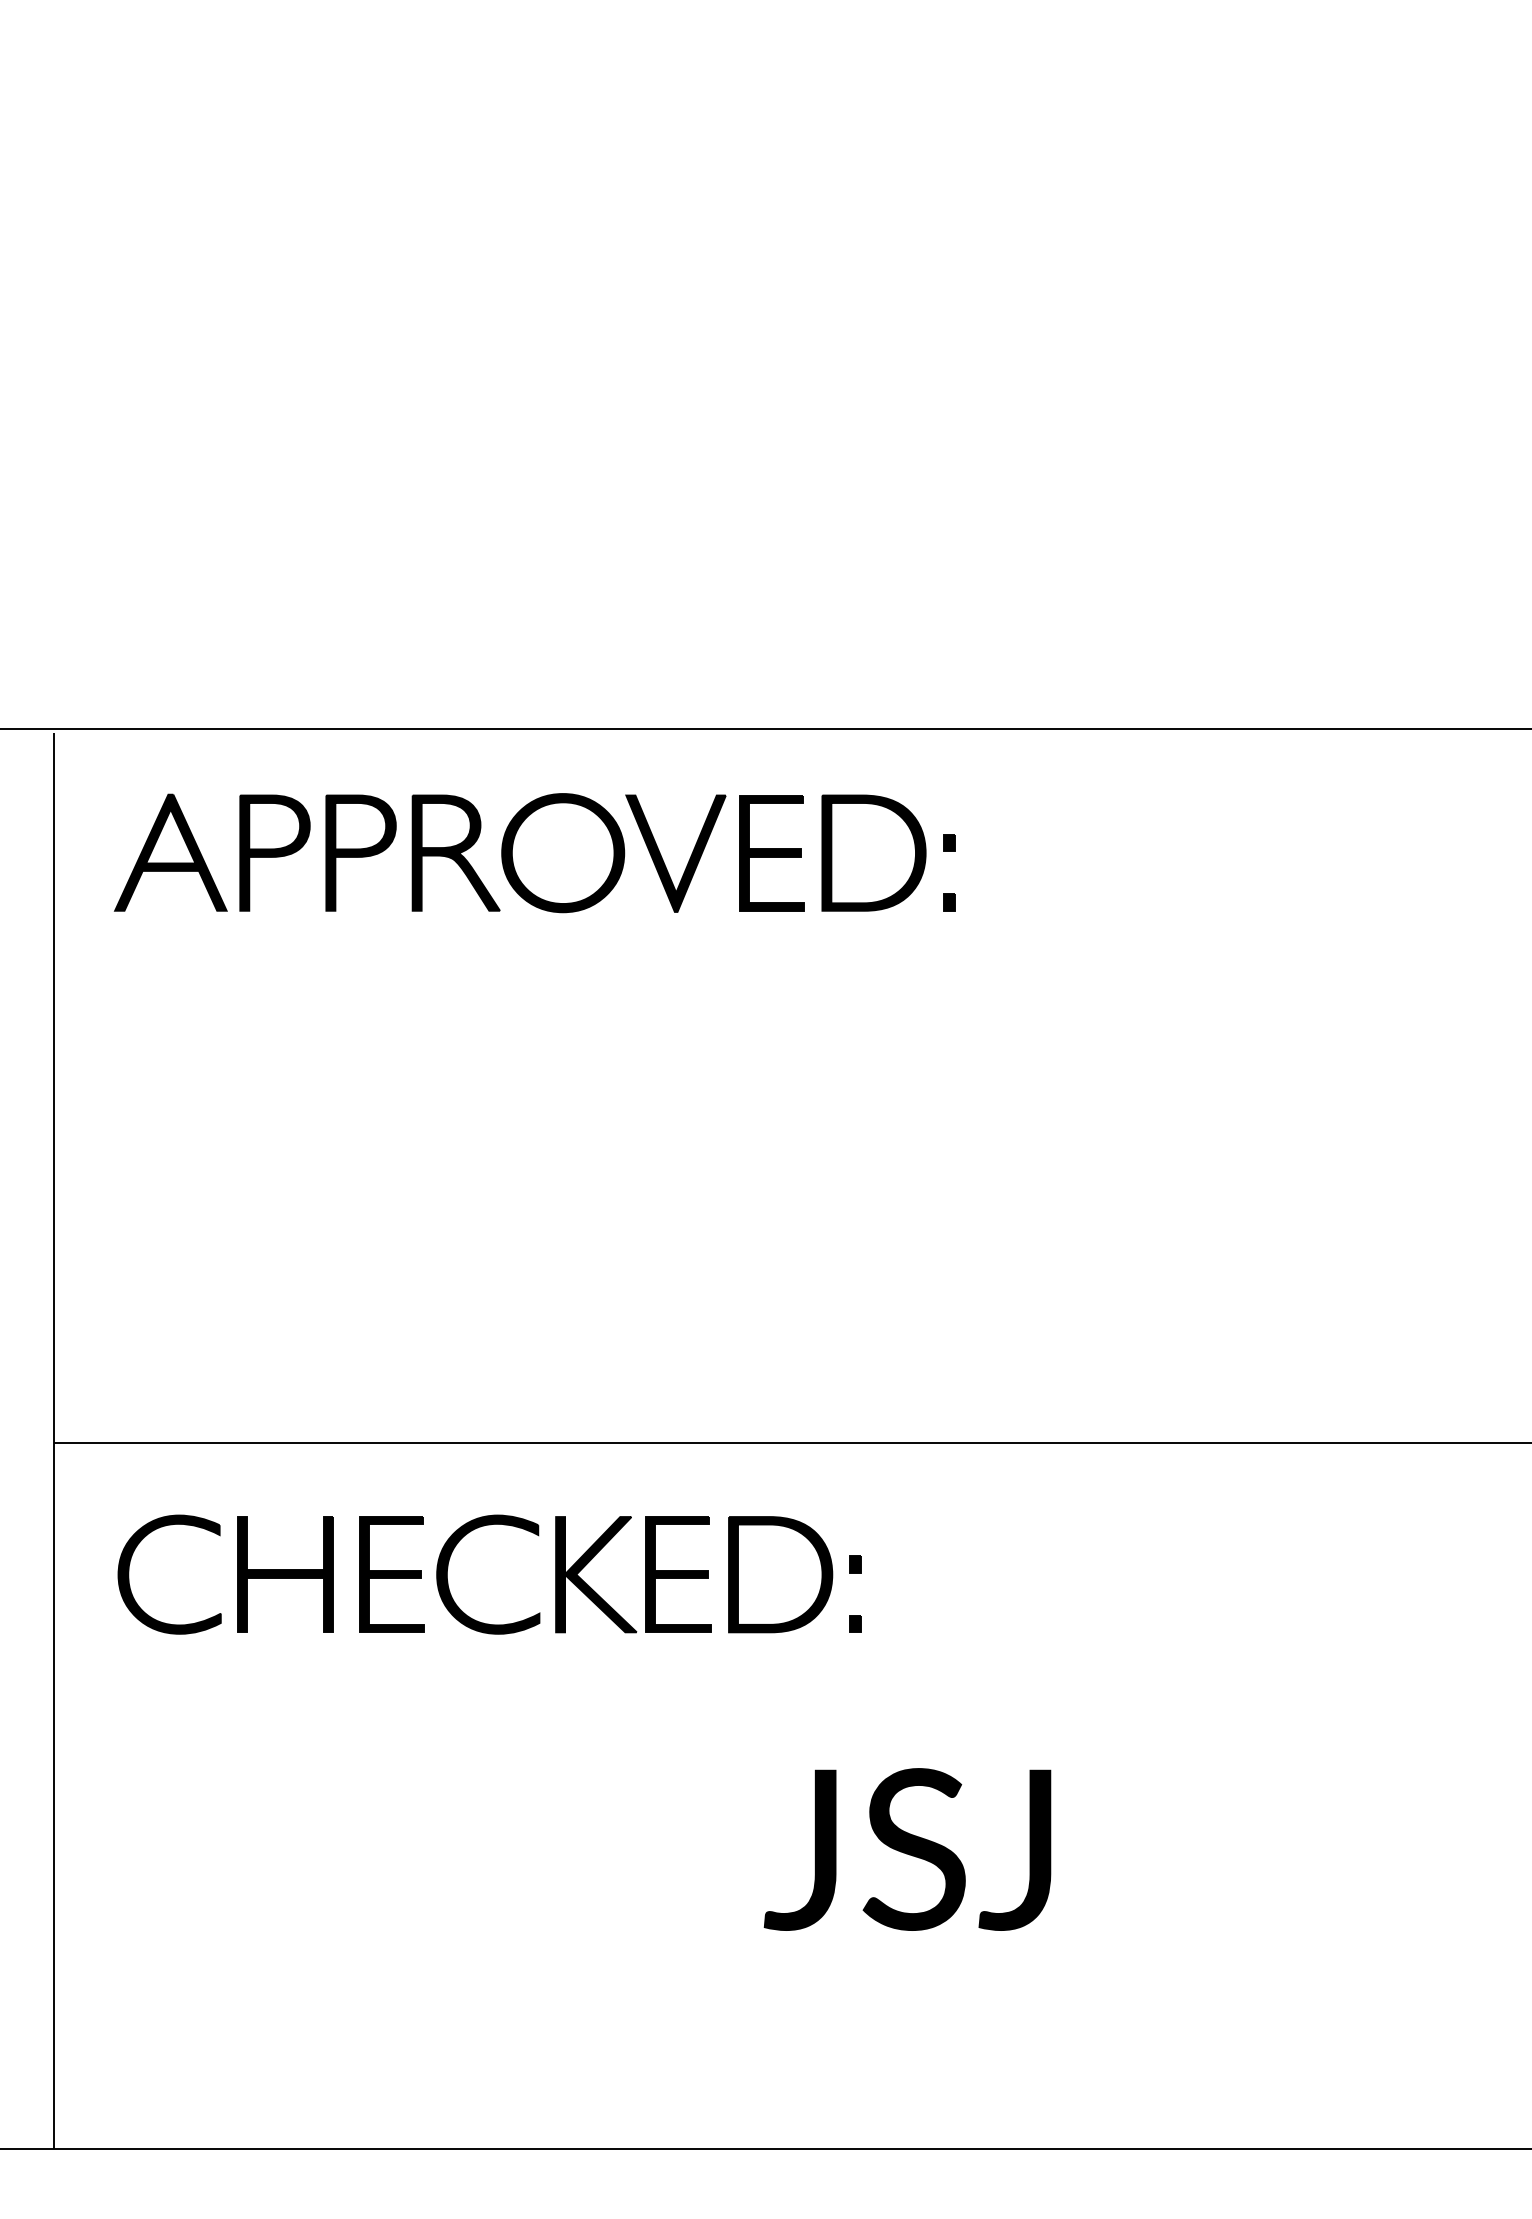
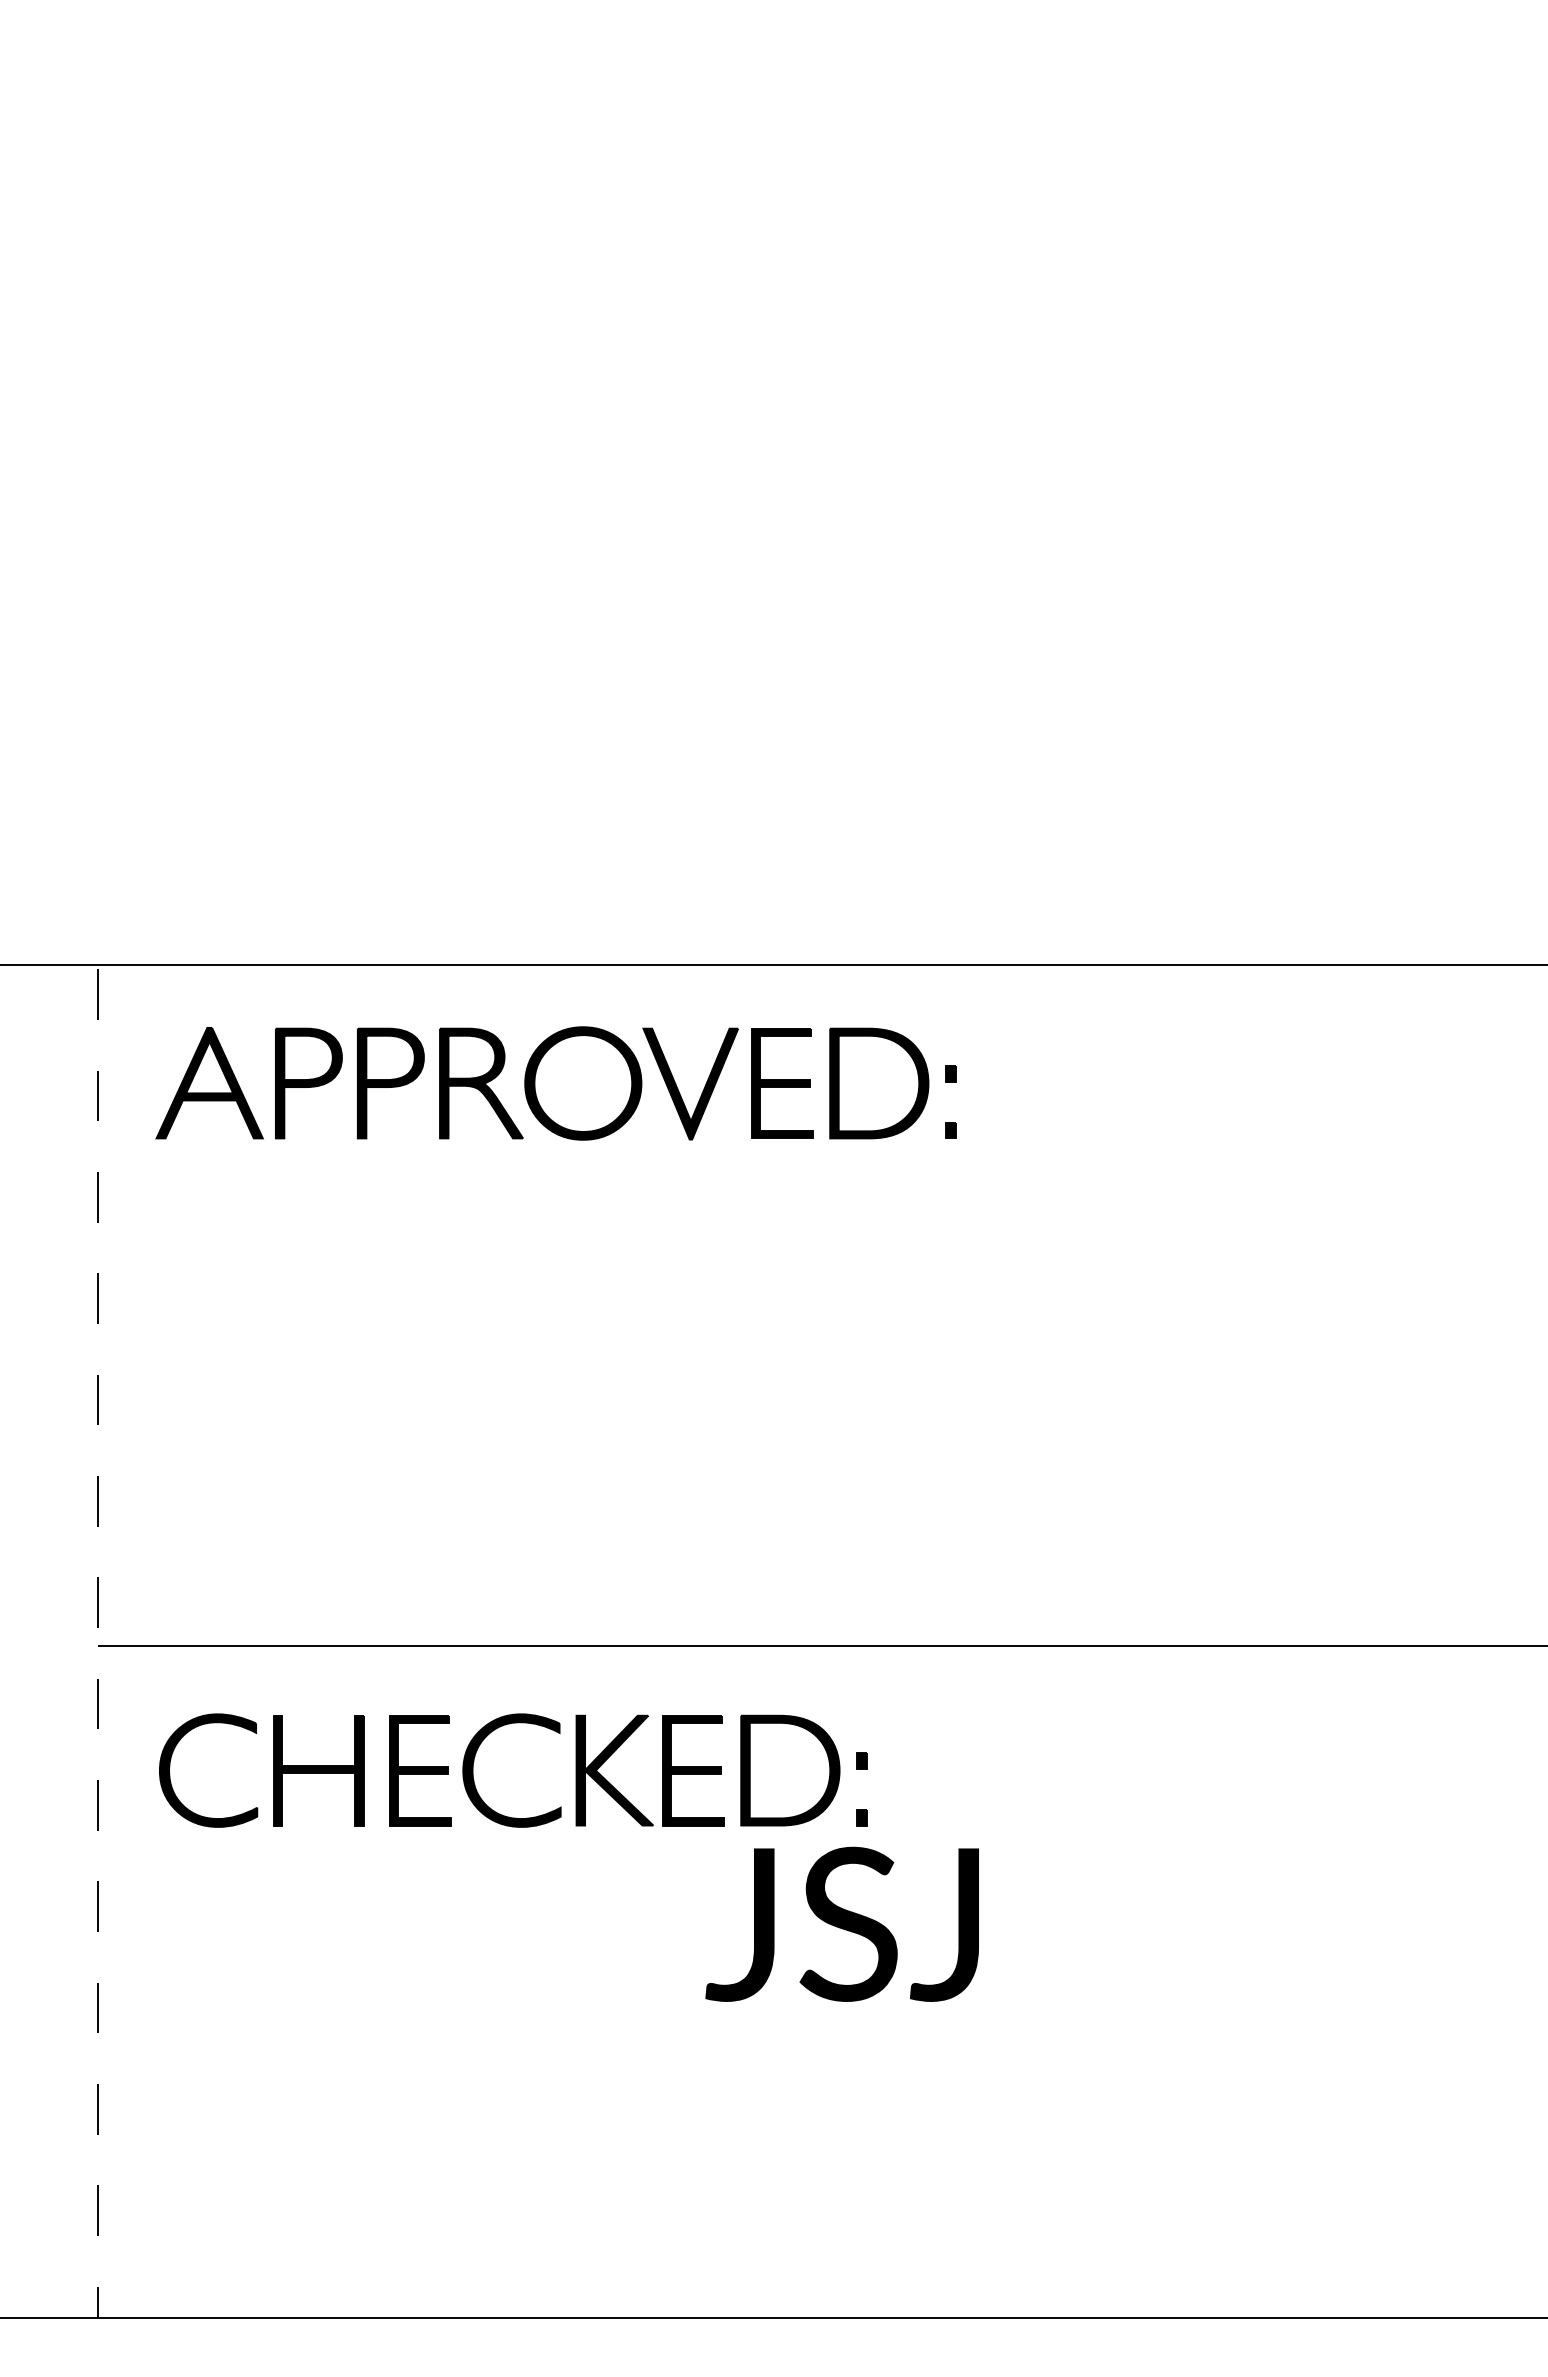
line: (54, 1442) -> (98, 1644), solid -> dashed
text: (906, 1848) -> (841, 1923), moved

